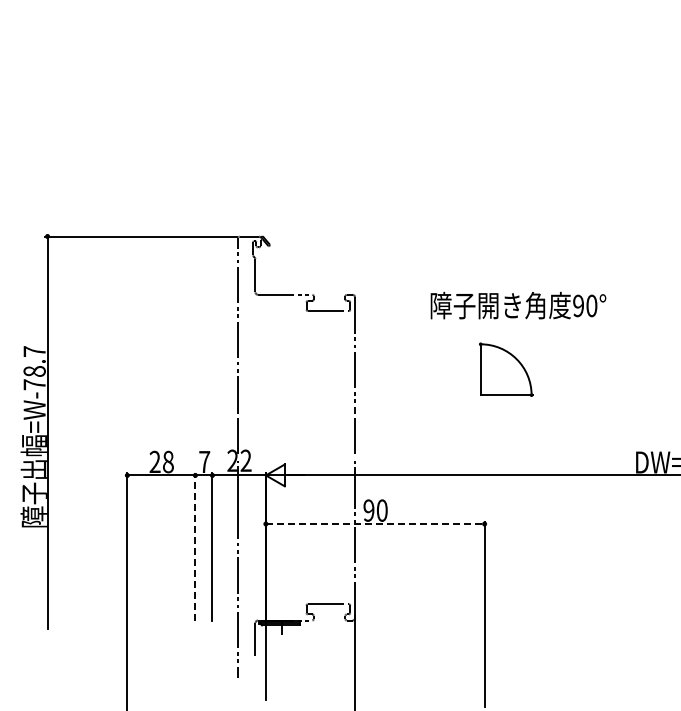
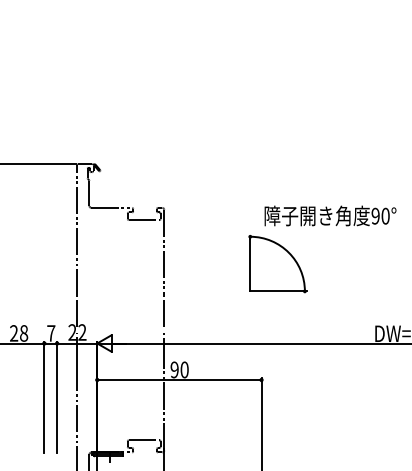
text: (518, 305) -> (330, 215), moved
part: (506, 369) -> (277, 263), size x1.43
line: (375, 524) -> (179, 380), dashed -> solid
line: (195, 546) -> (44, 396), dashed -> solid

